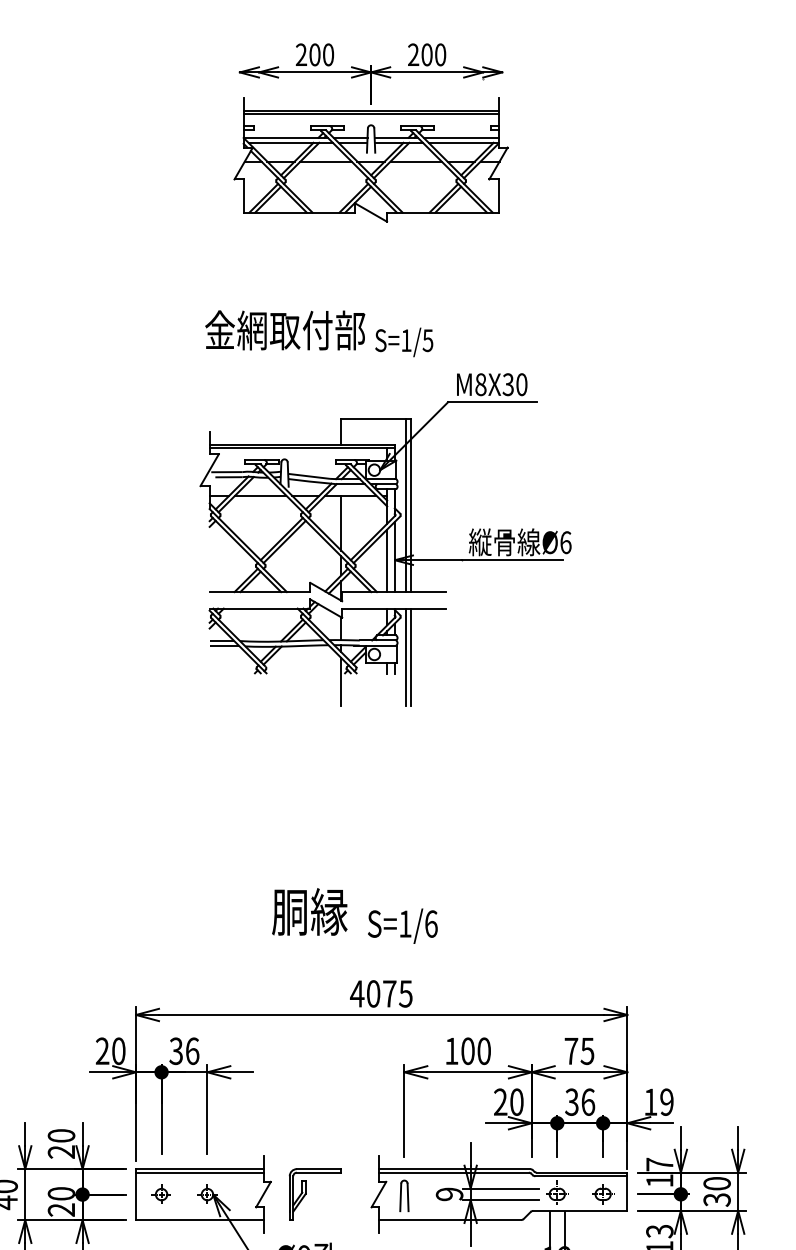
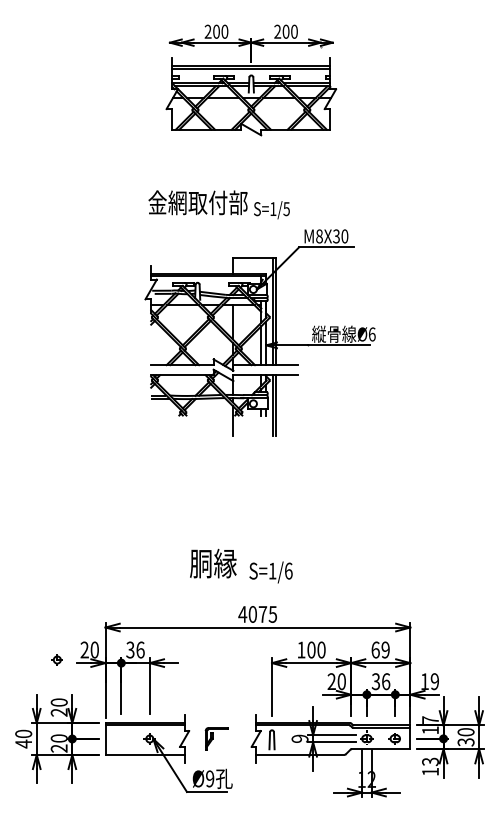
text: (579, 1050) -> (380, 649), 75 -> 69
part: (160, 1193) -> (56, 659), moved
part: (314, 1193) -> (216, 738), size x0.7

